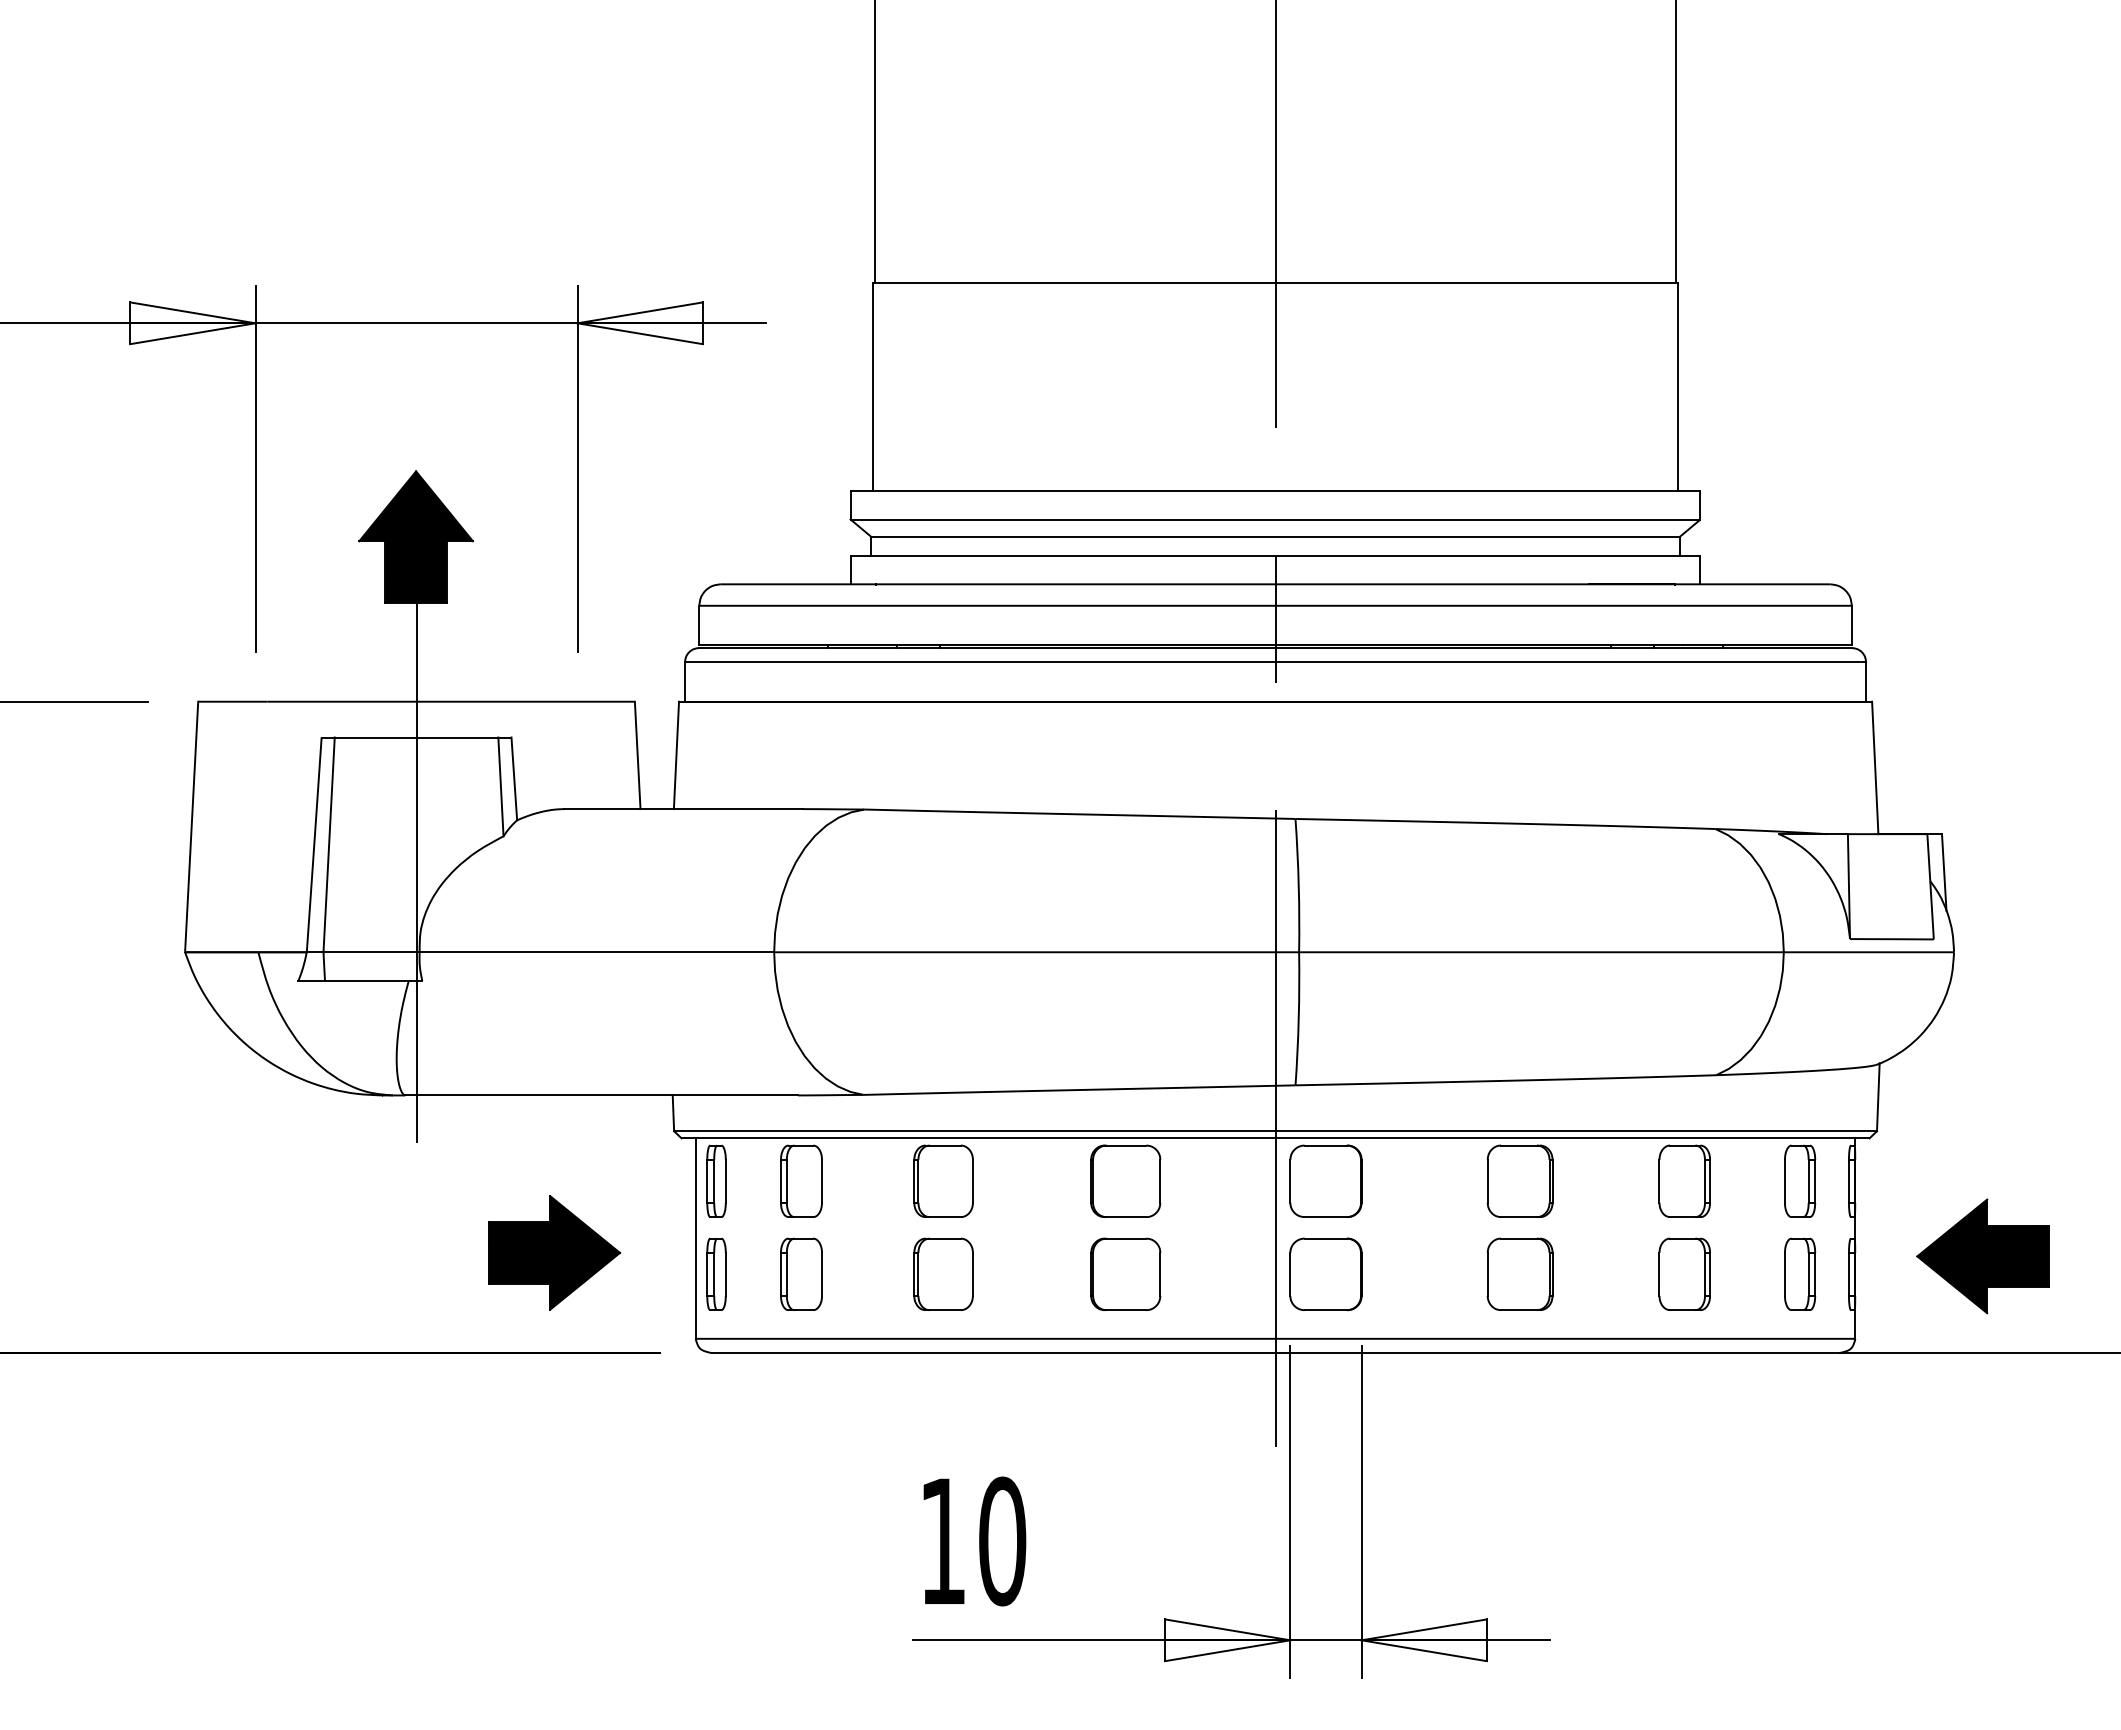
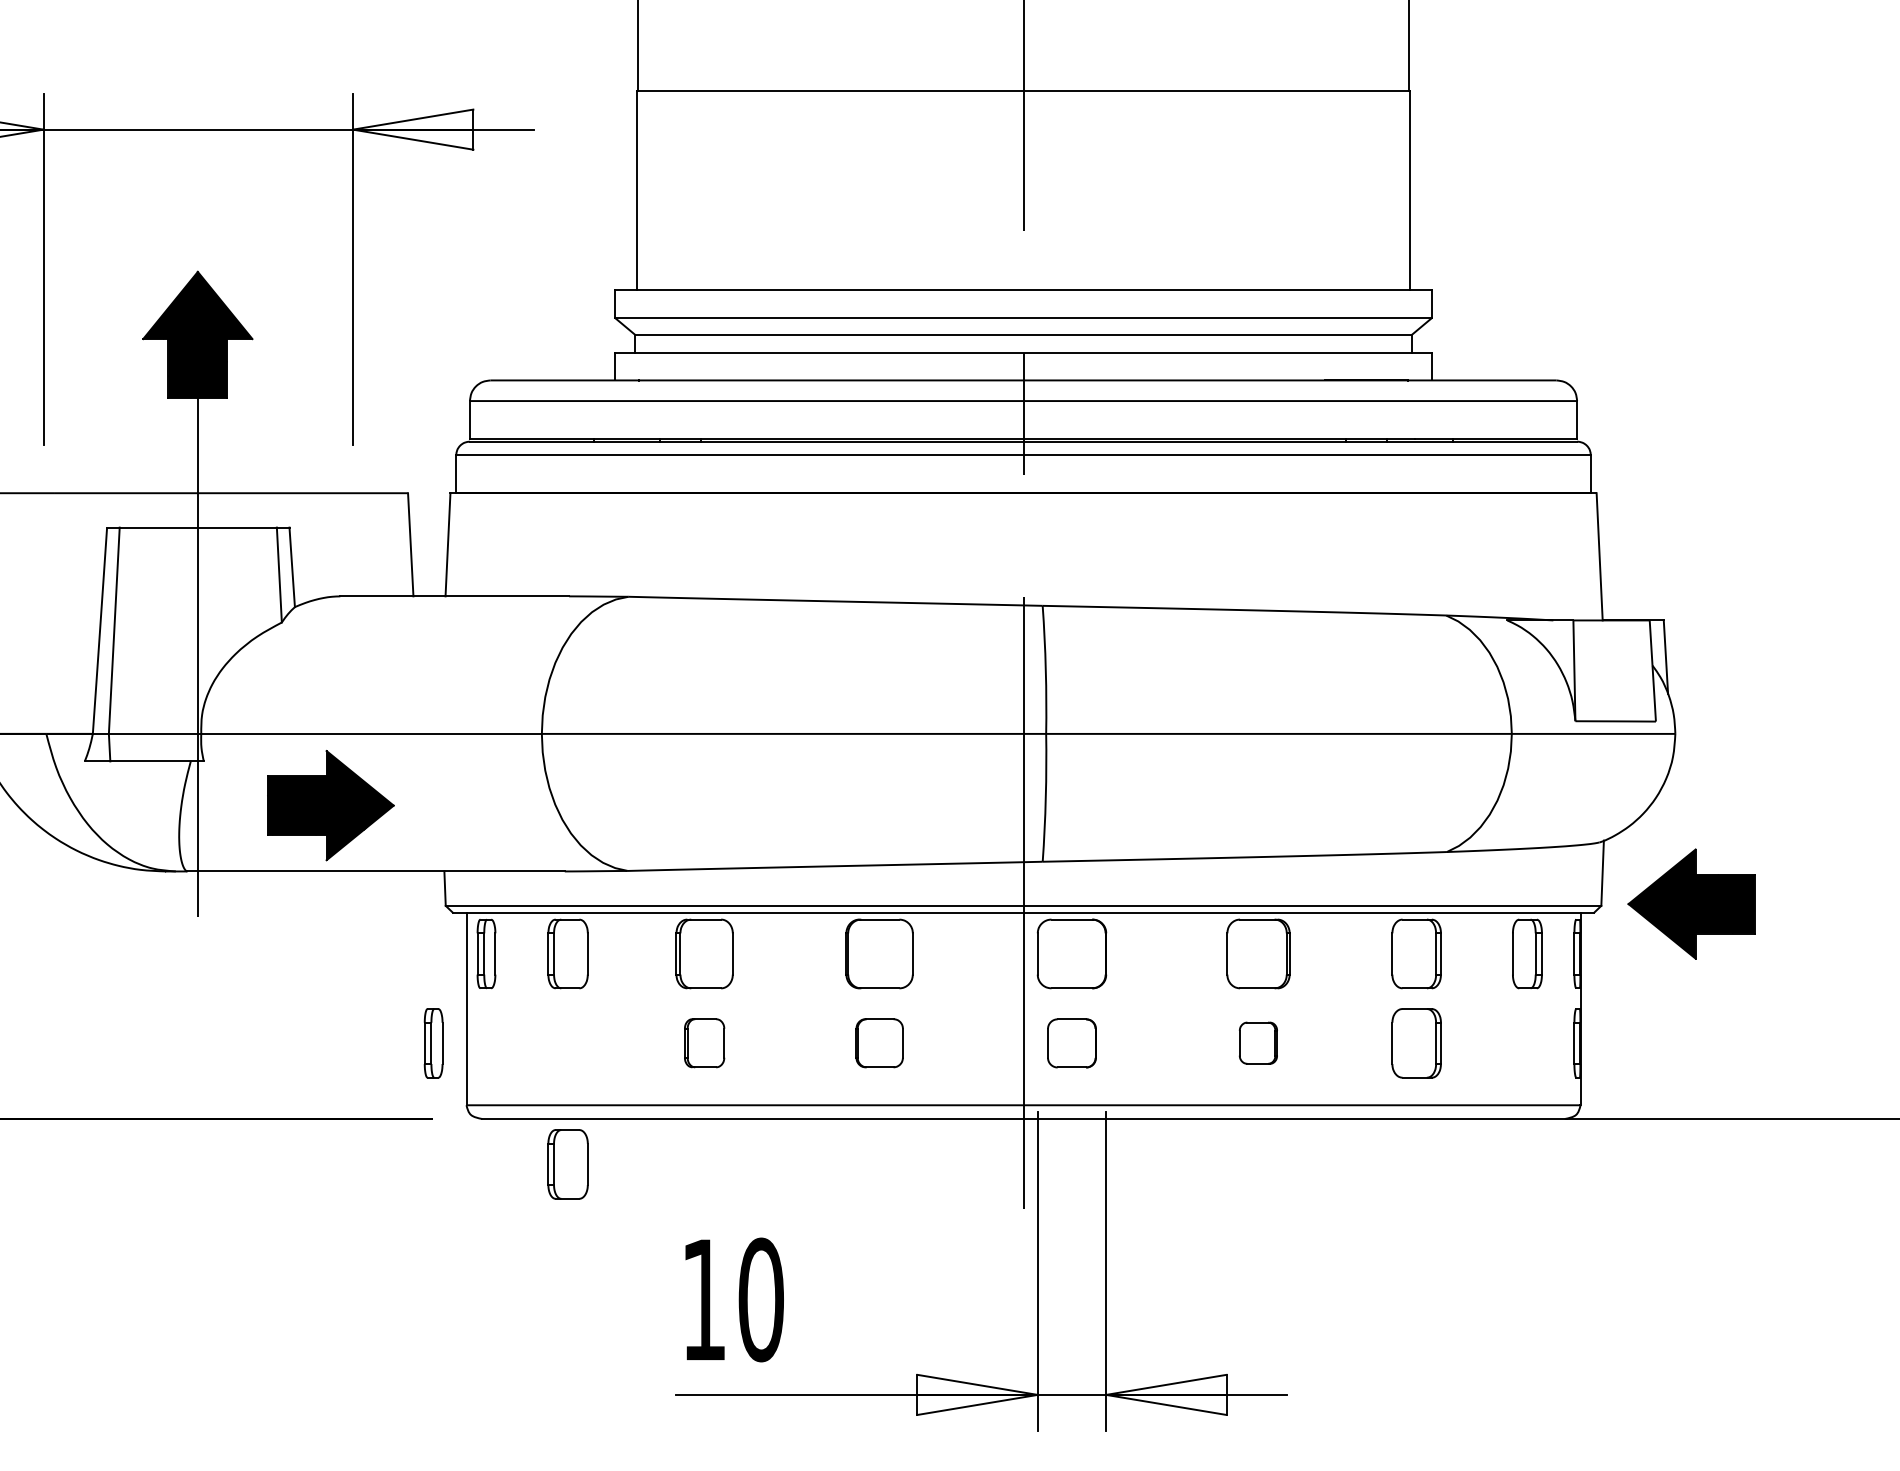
part: (554, 1252) -> (330, 805), moved
part: (1982, 1256) -> (1691, 904), moved
part: (716, 1273) -> (433, 1042), moved
part: (801, 1273) -> (568, 1163), moved
part: (943, 1273) -> (704, 1042), size x0.7
part: (1125, 1273) -> (879, 1042), size x0.7
part: (1519, 1273) -> (1257, 1042), size x0.6
part: (1800, 1273) -> (1527, 1042), removed
part: (1325, 1274) -> (1071, 1043), size x0.7

